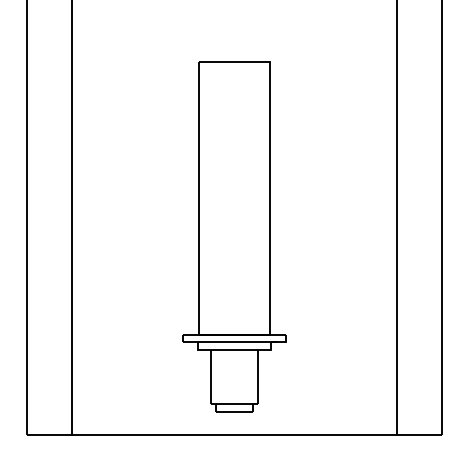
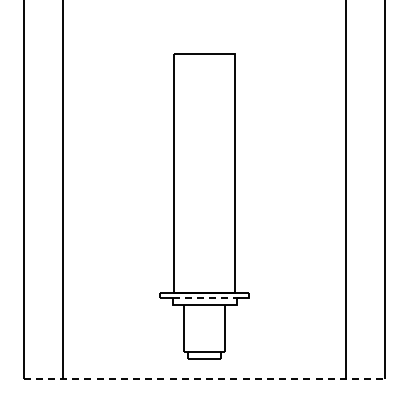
line: (237, 342) -> (207, 298), solid -> dashed
line: (234, 435) -> (204, 379), solid -> dashed

